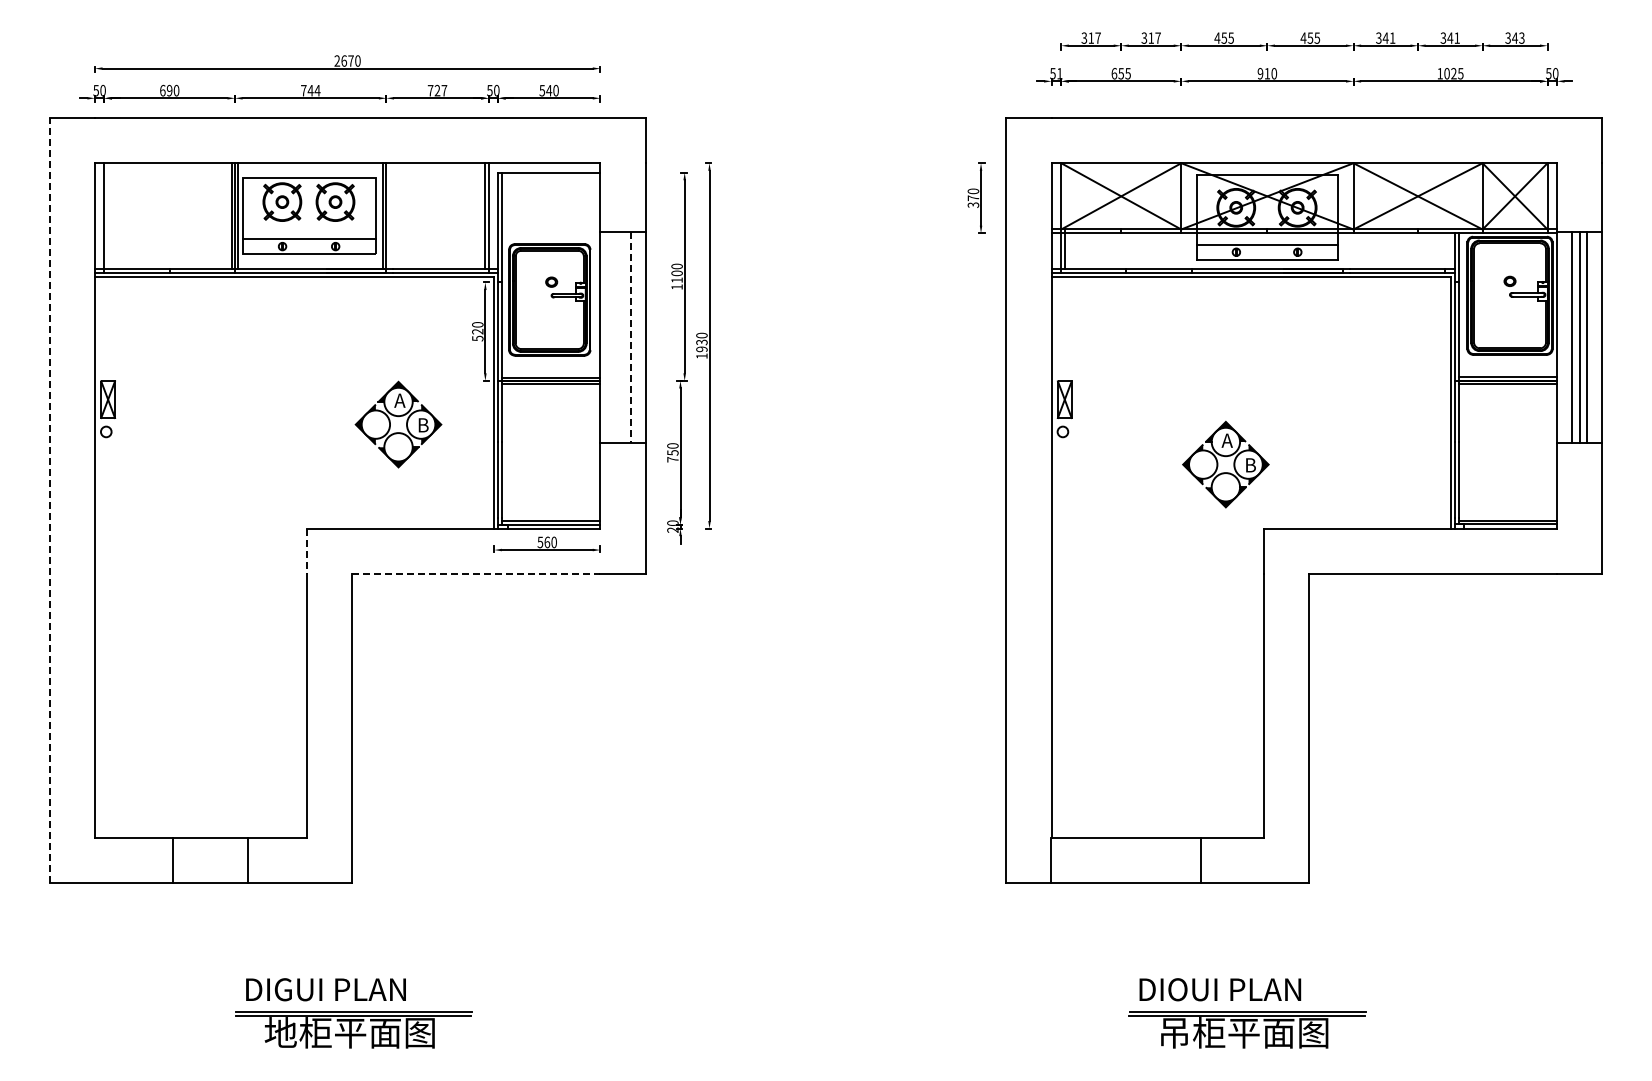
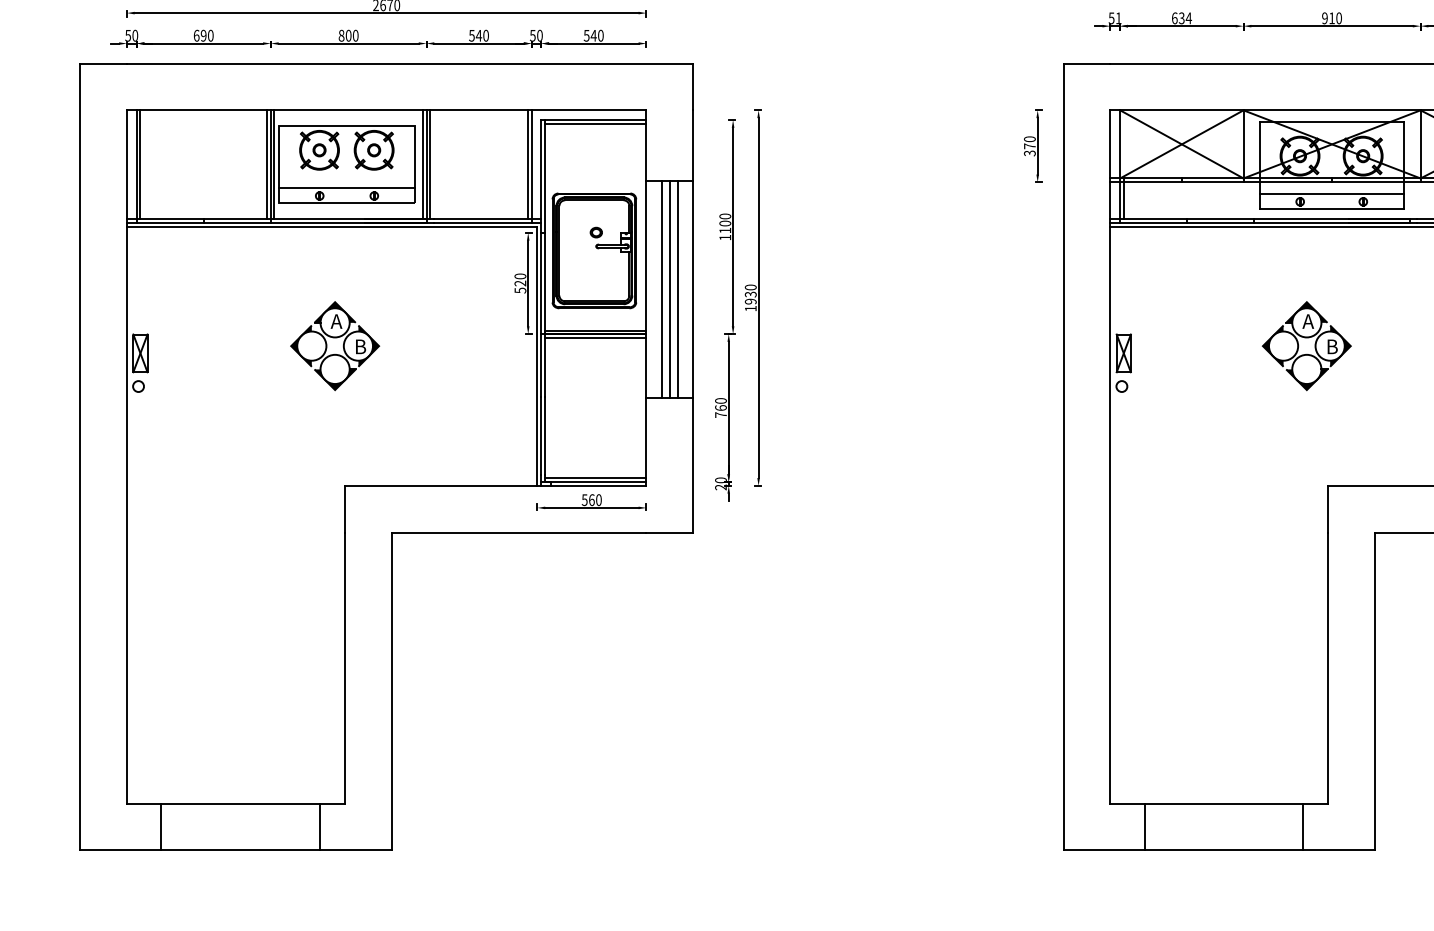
text: (1124, 73) -> (1185, 18), 655 -> 634
text: (310, 90) -> (348, 35), 744 -> 800
text: (437, 90) -> (479, 35), 727 -> 540
line: (550, 176) -> (595, 123), added
line: (107, 216) -> (139, 165), added
line: (389, 216) -> (429, 165), added
line: (615, 337) -> (661, 289), added
line: (623, 337) -> (670, 289), added
line: (630, 337) -> (677, 289), dashed -> solid
part: (398, 424) -> (335, 345), moved
text: (672, 452) -> (720, 407), 750 -> 760
part: (1225, 457) -> (1306, 338), moved
line: (49, 500) -> (80, 457), dashed -> solid
line: (306, 551) -> (344, 509), dashed -> solid
line: (476, 573) -> (519, 532), dashed -> solid
line: (173, 860) -> (161, 827), moved
line: (248, 860) -> (319, 827), moved
line: (1050, 860) -> (1144, 827), moved
line: (1201, 860) -> (1303, 827), moved

